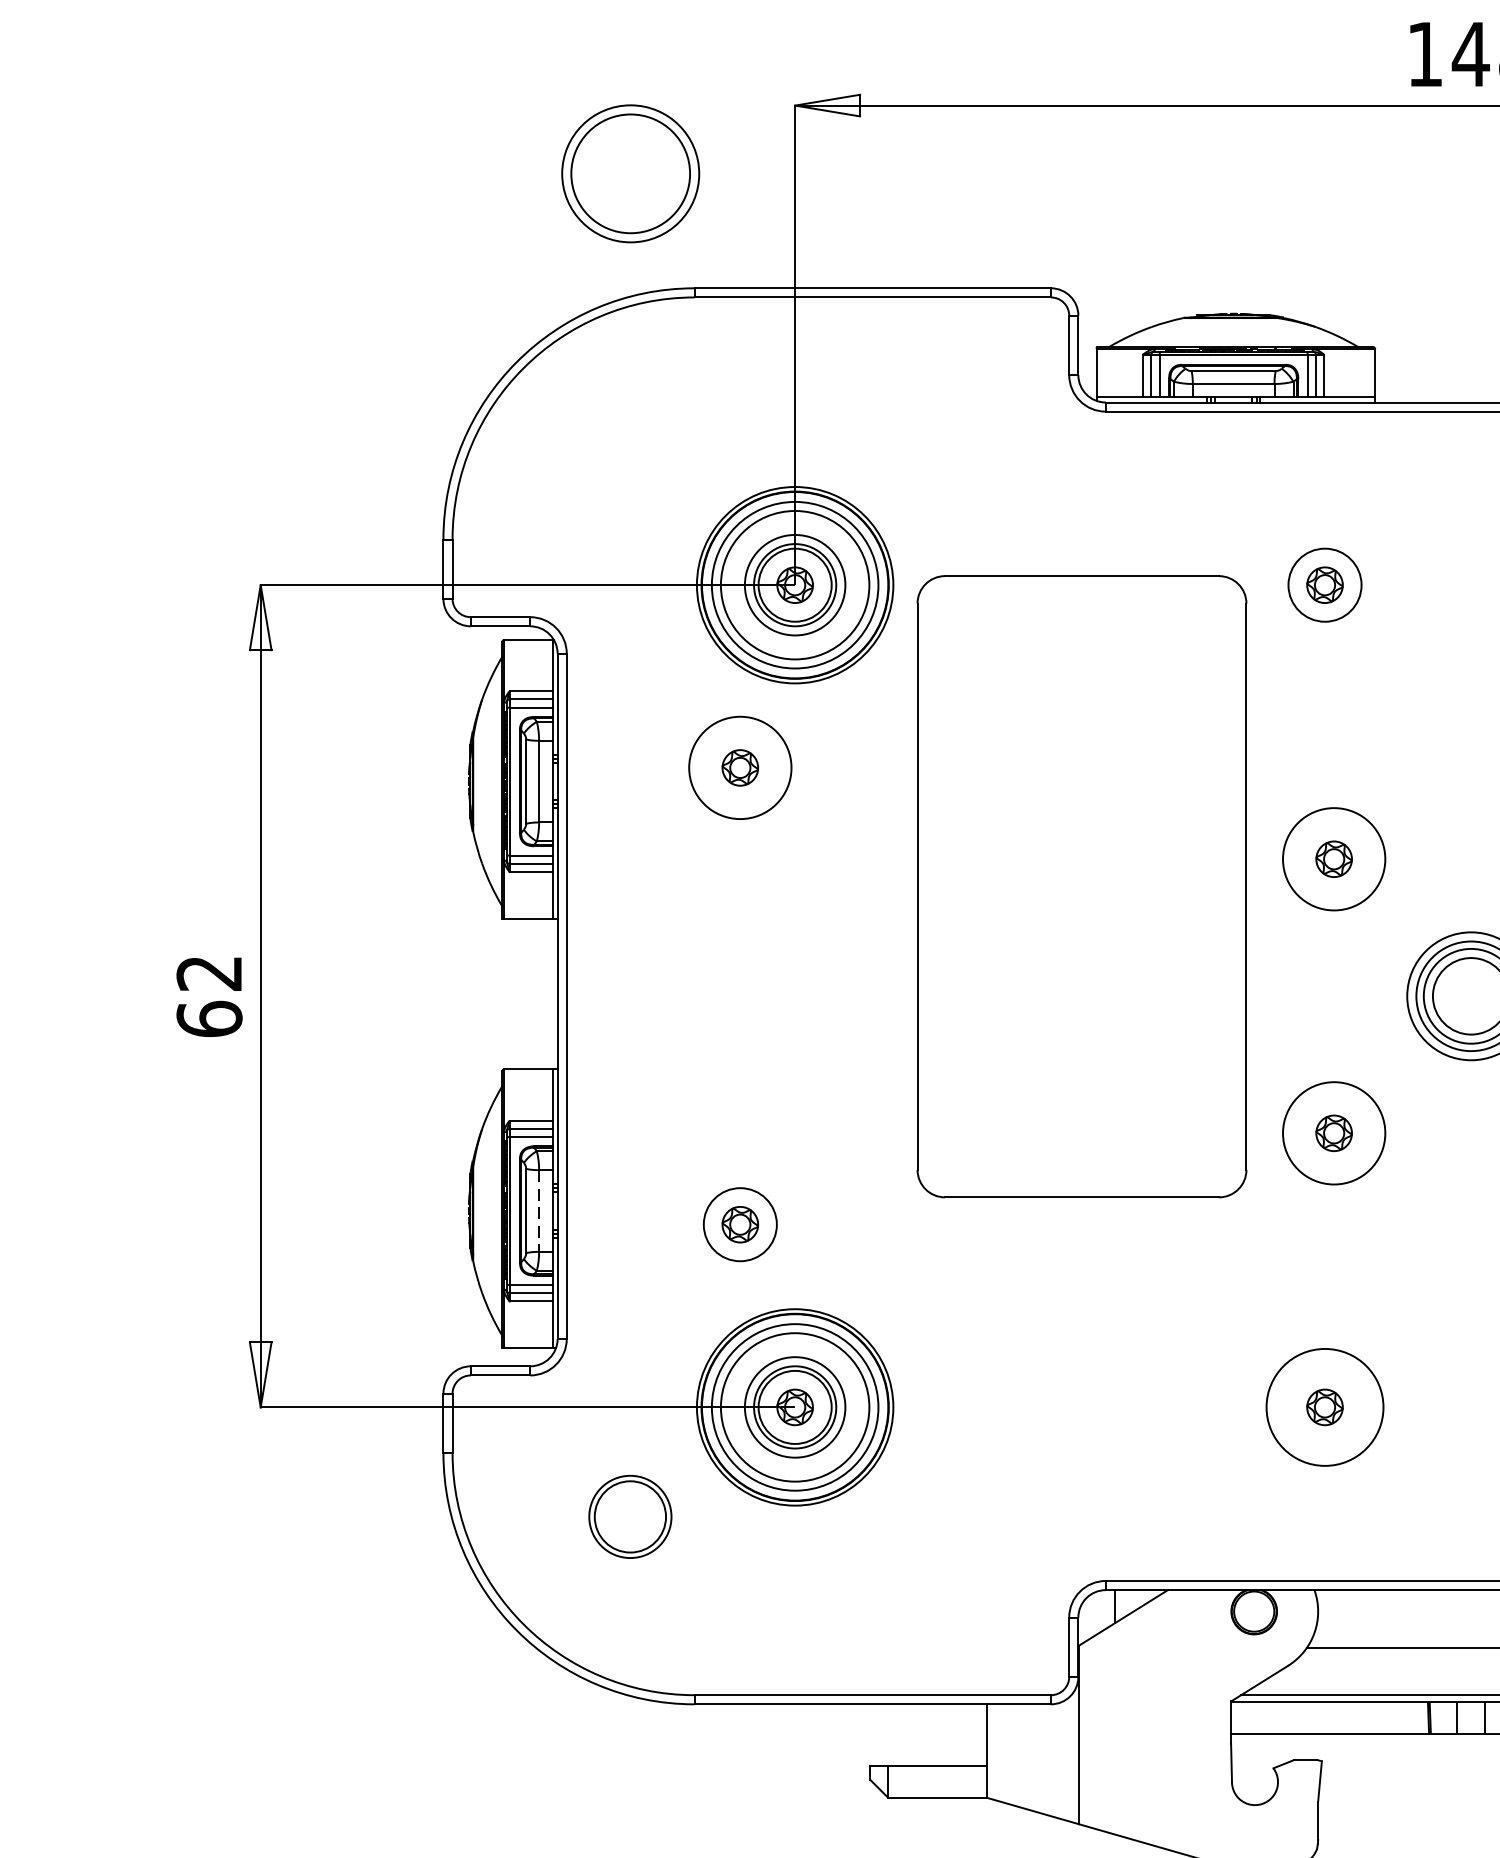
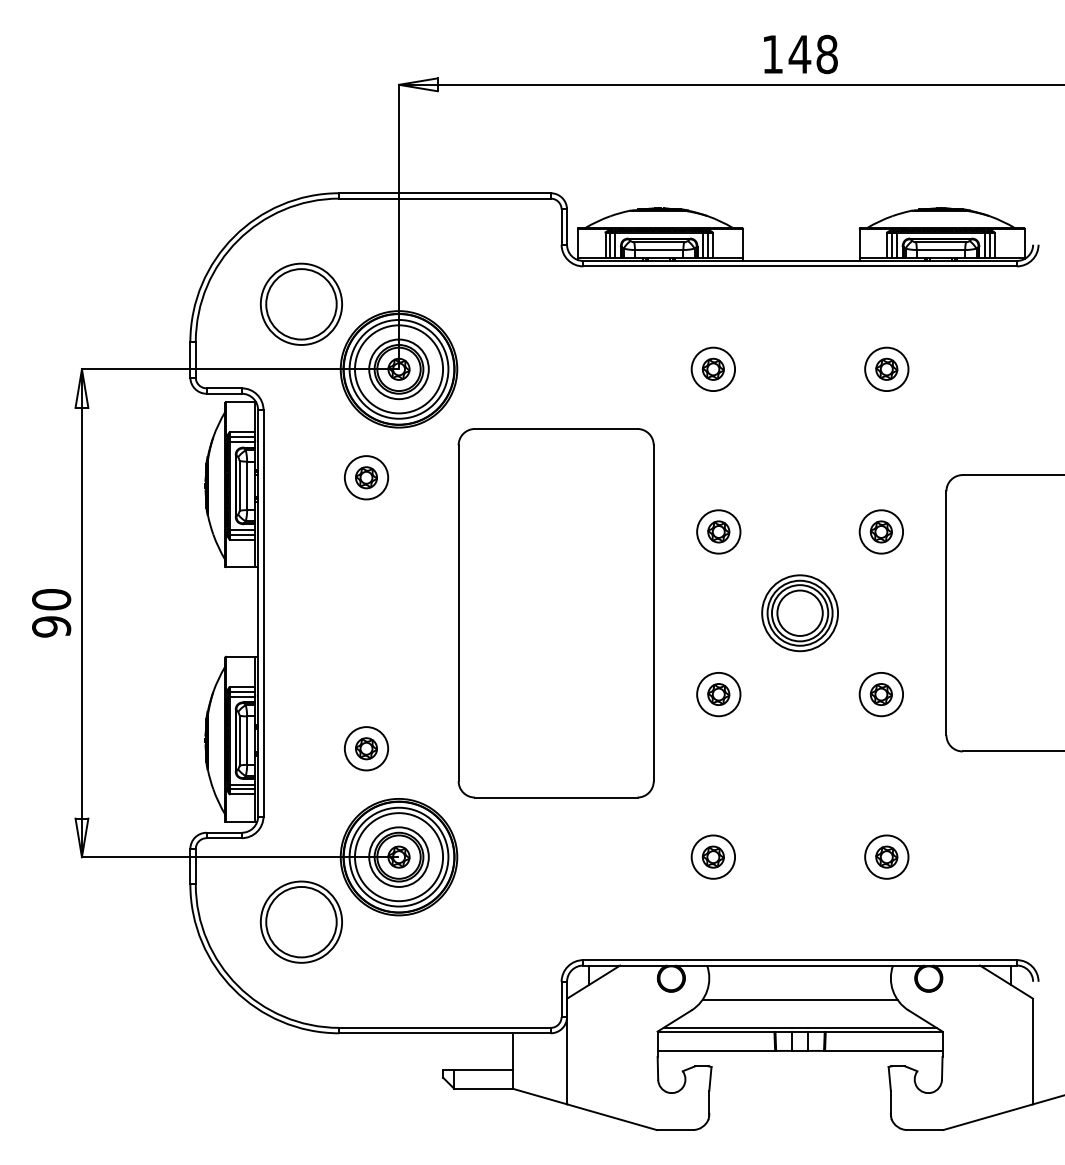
part: (629, 172) -> (300, 303), moved
circle: (740, 767) -> (366, 477), size x0.71
circle: (1333, 858) -> (718, 531), size x0.71
part: (1080, 887) -> (555, 613), moved
text: (209, 996) -> (51, 613), 62 -> 90
circle: (1333, 1133) -> (718, 694), size x0.71
line: (539, 1212) -> (247, 741), dashed -> solid
circle: (1325, 1406) -> (713, 856), size x0.62
part: (629, 1515) -> (300, 921), size x1.67

